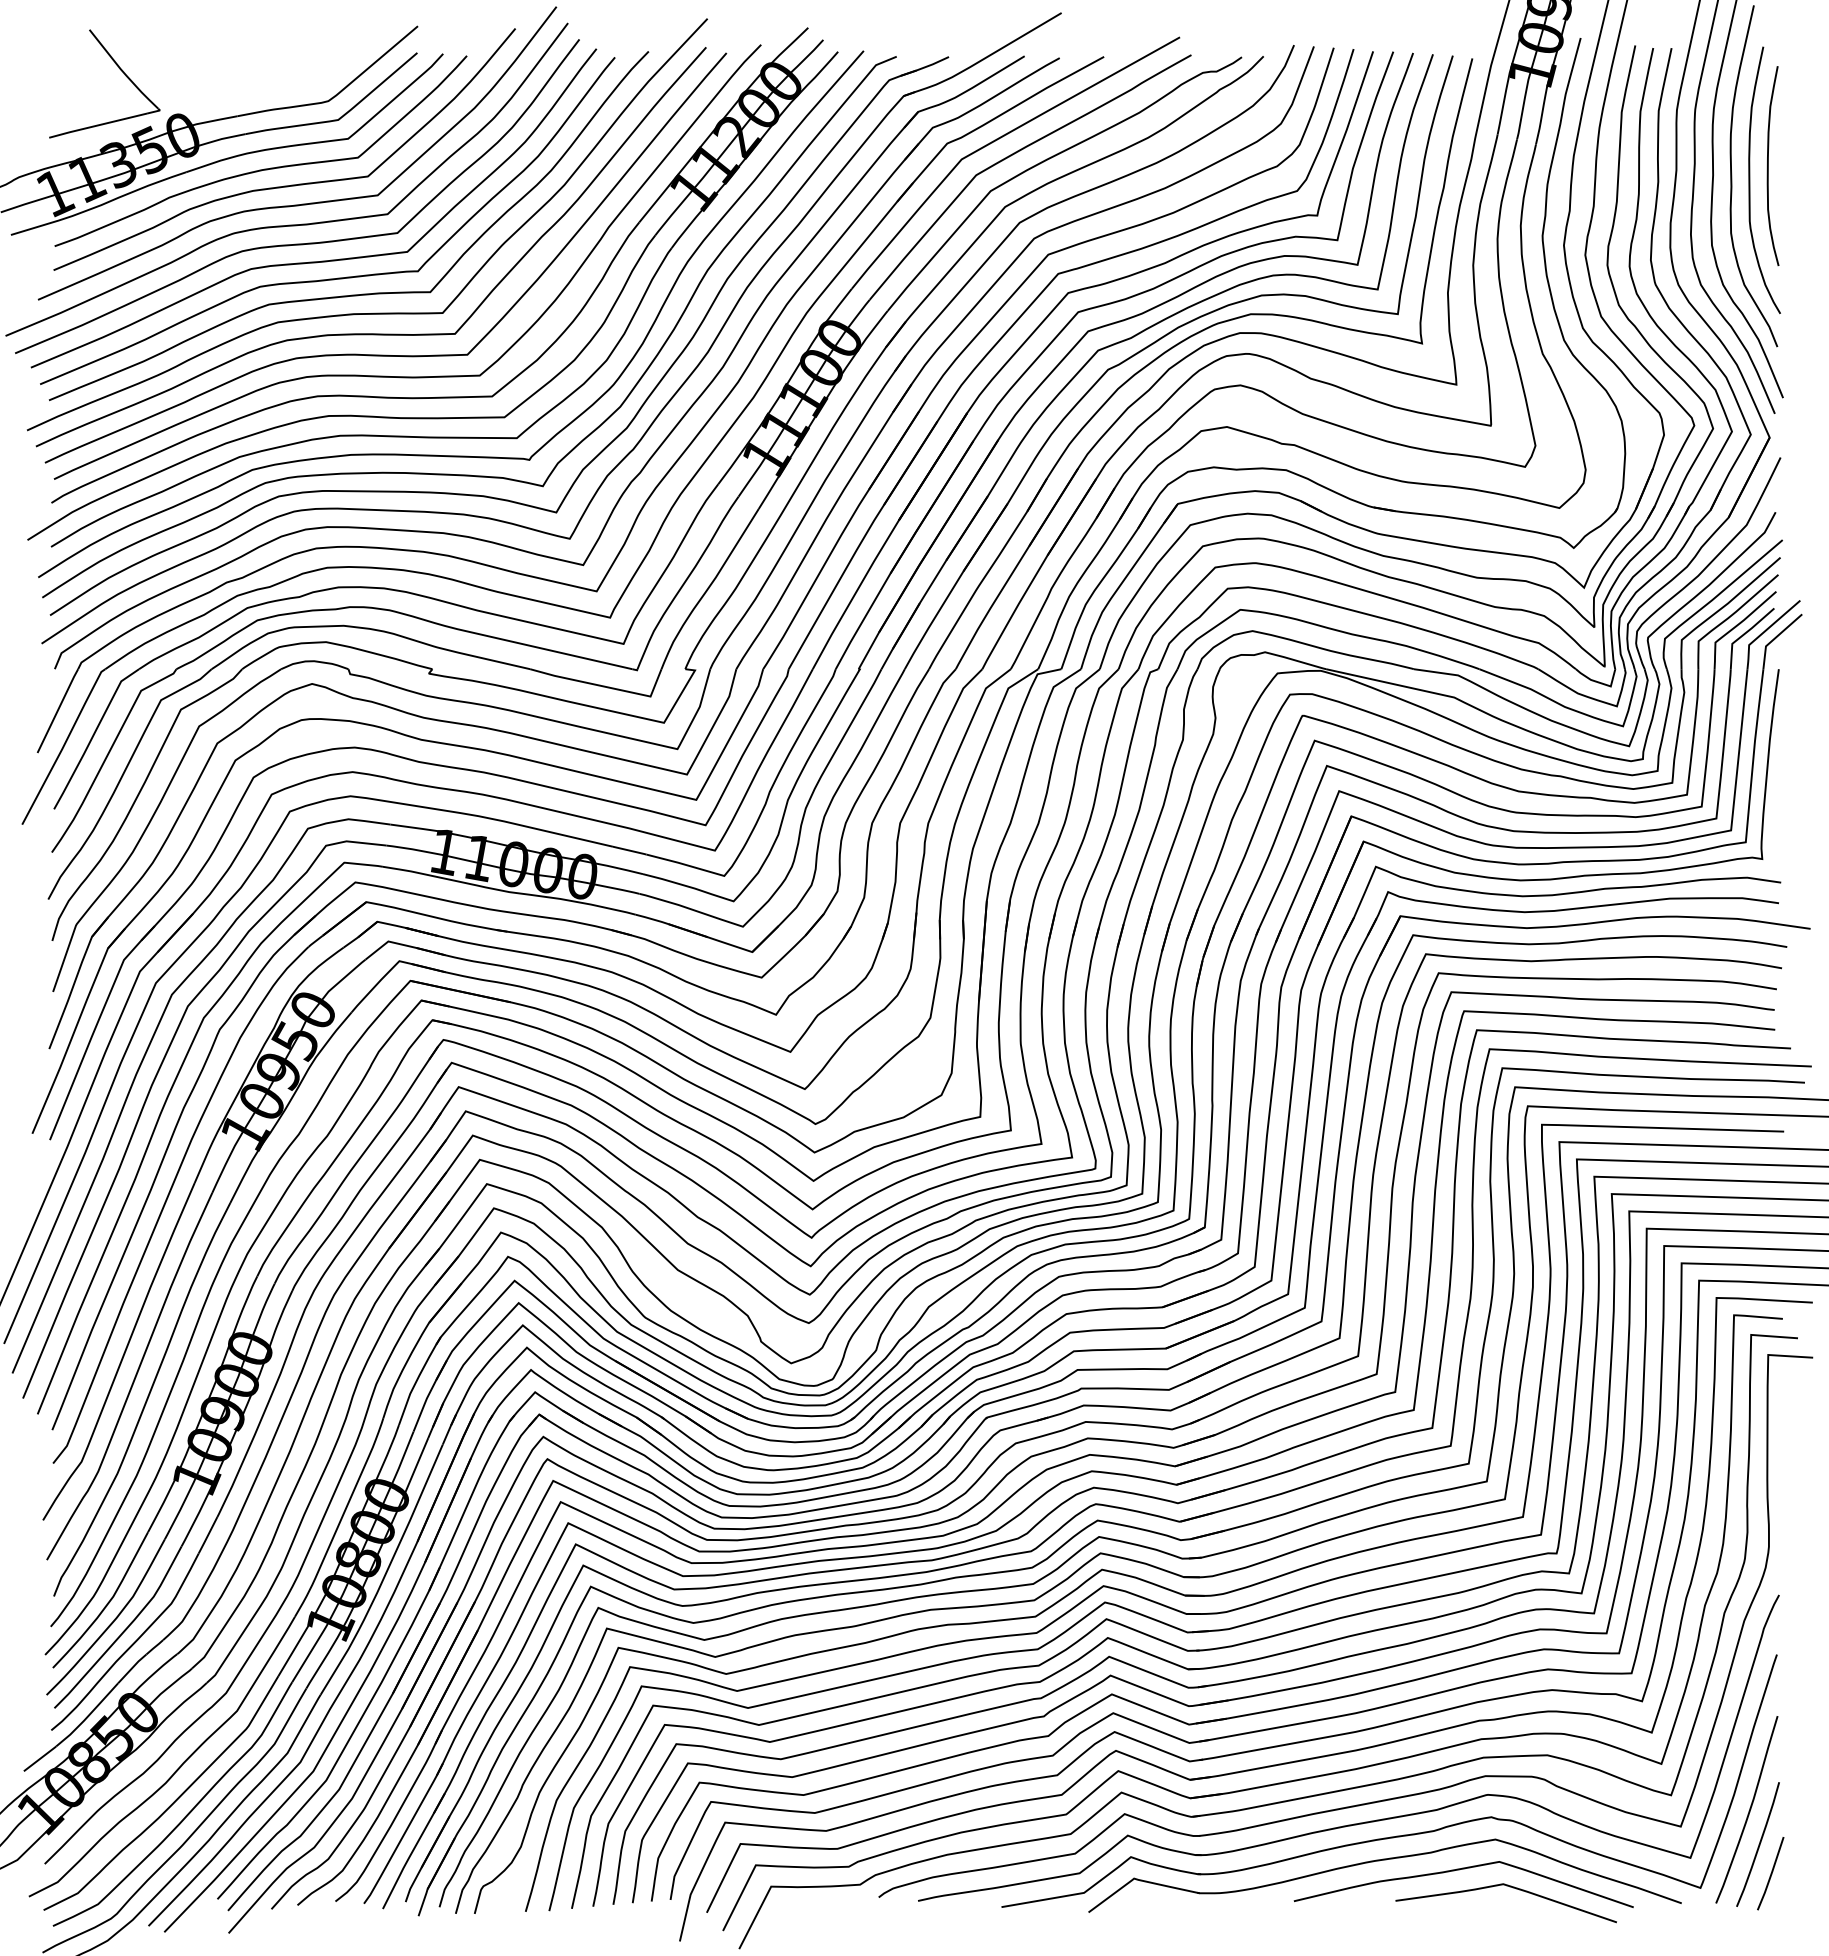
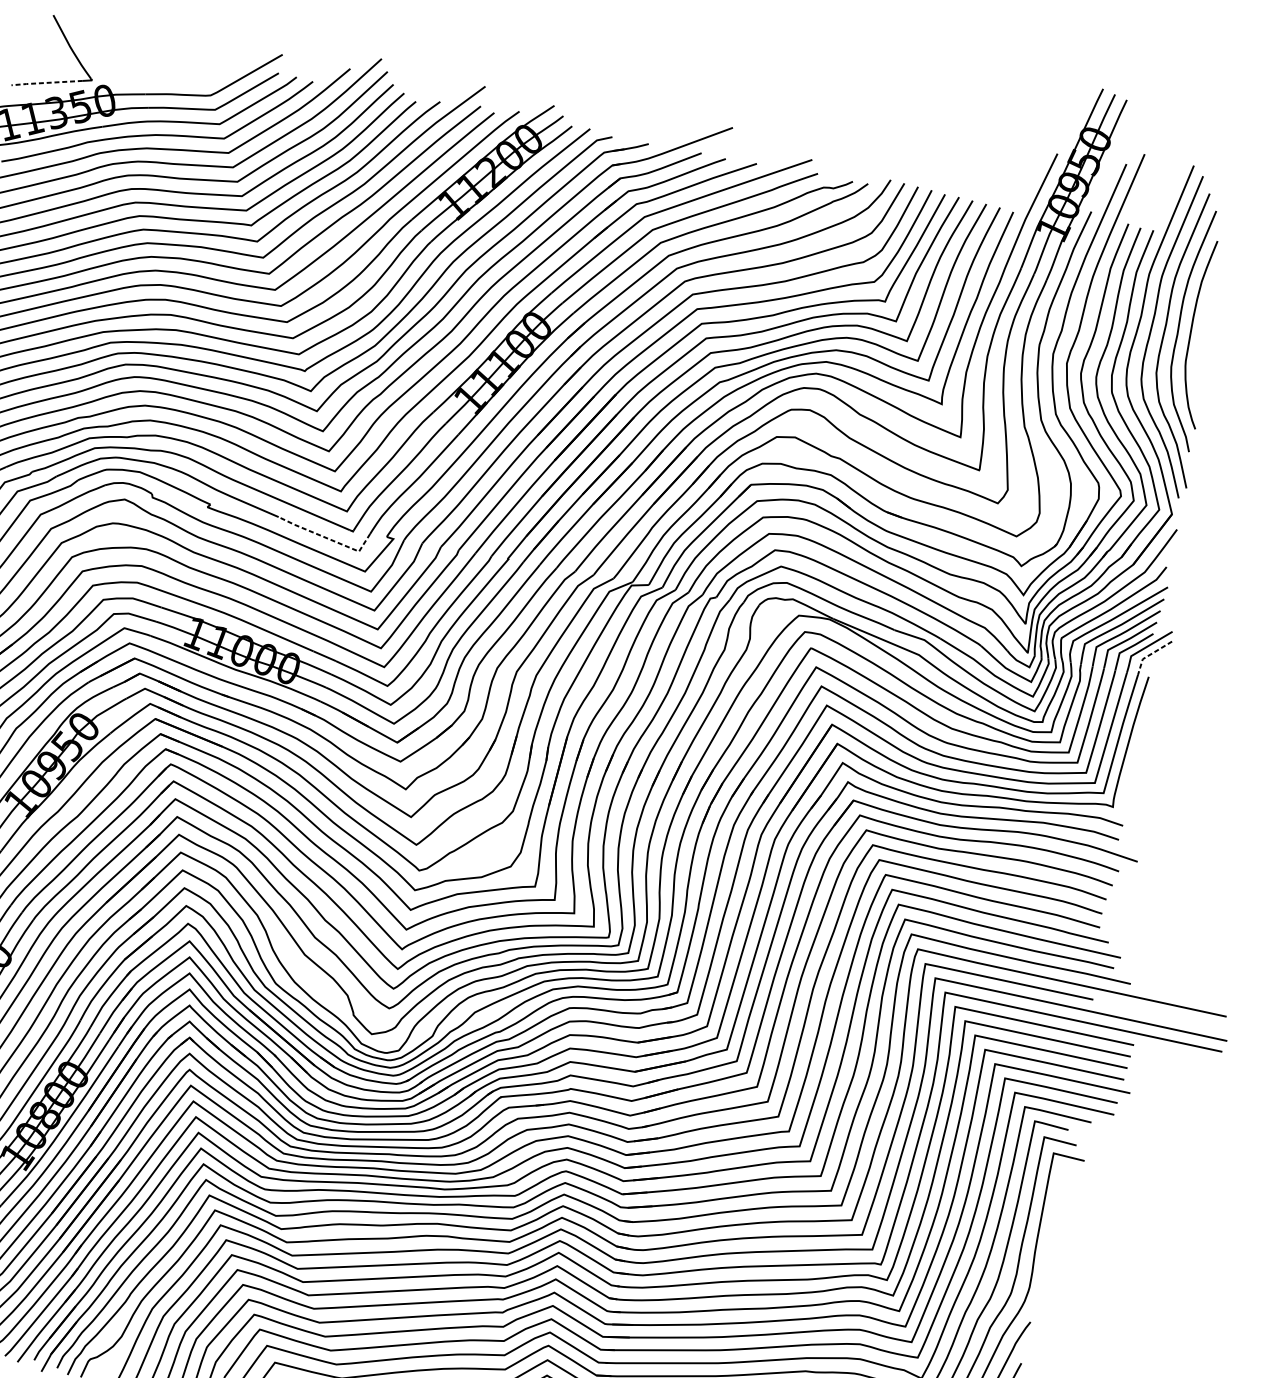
line: (96, 125) -> (45, 82), solid -> dashed
curve: (1768, 166) -> (1205, 325), removed
line: (1774, 638) -> (1149, 654), solid -> dashed
line: (604, 686) -> (328, 538), solid -> dashed

